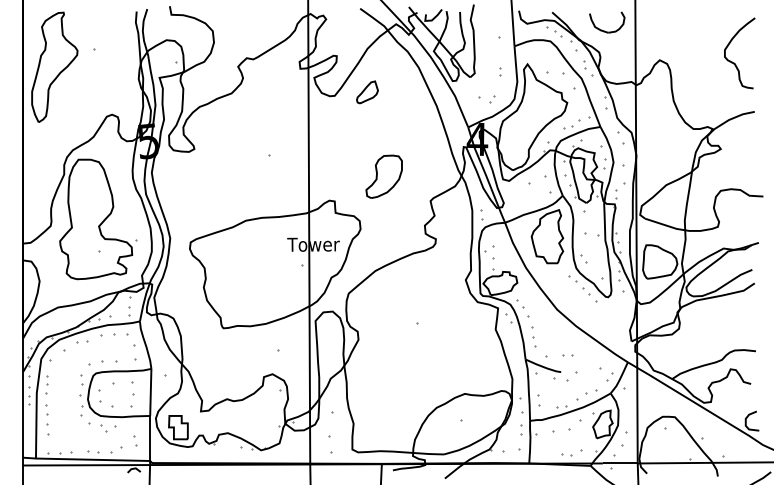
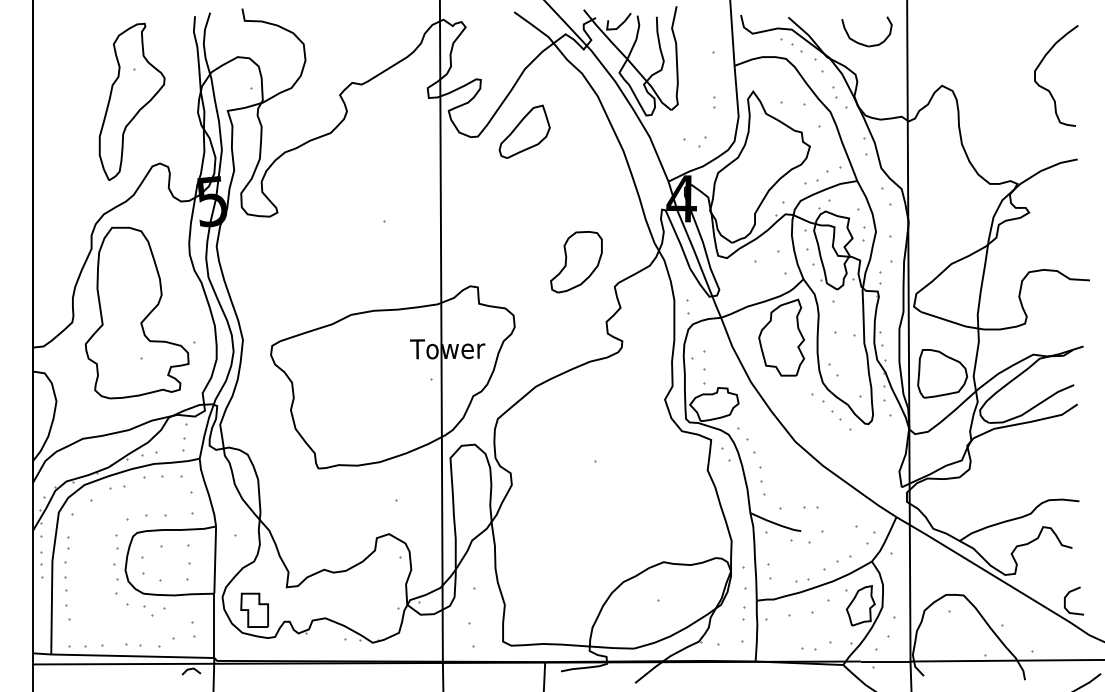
part: (54, 67) -> (131, 101), moved
part: (367, 92) -> (524, 131), size x1.67
part: (384, 177) -> (576, 262), moved

